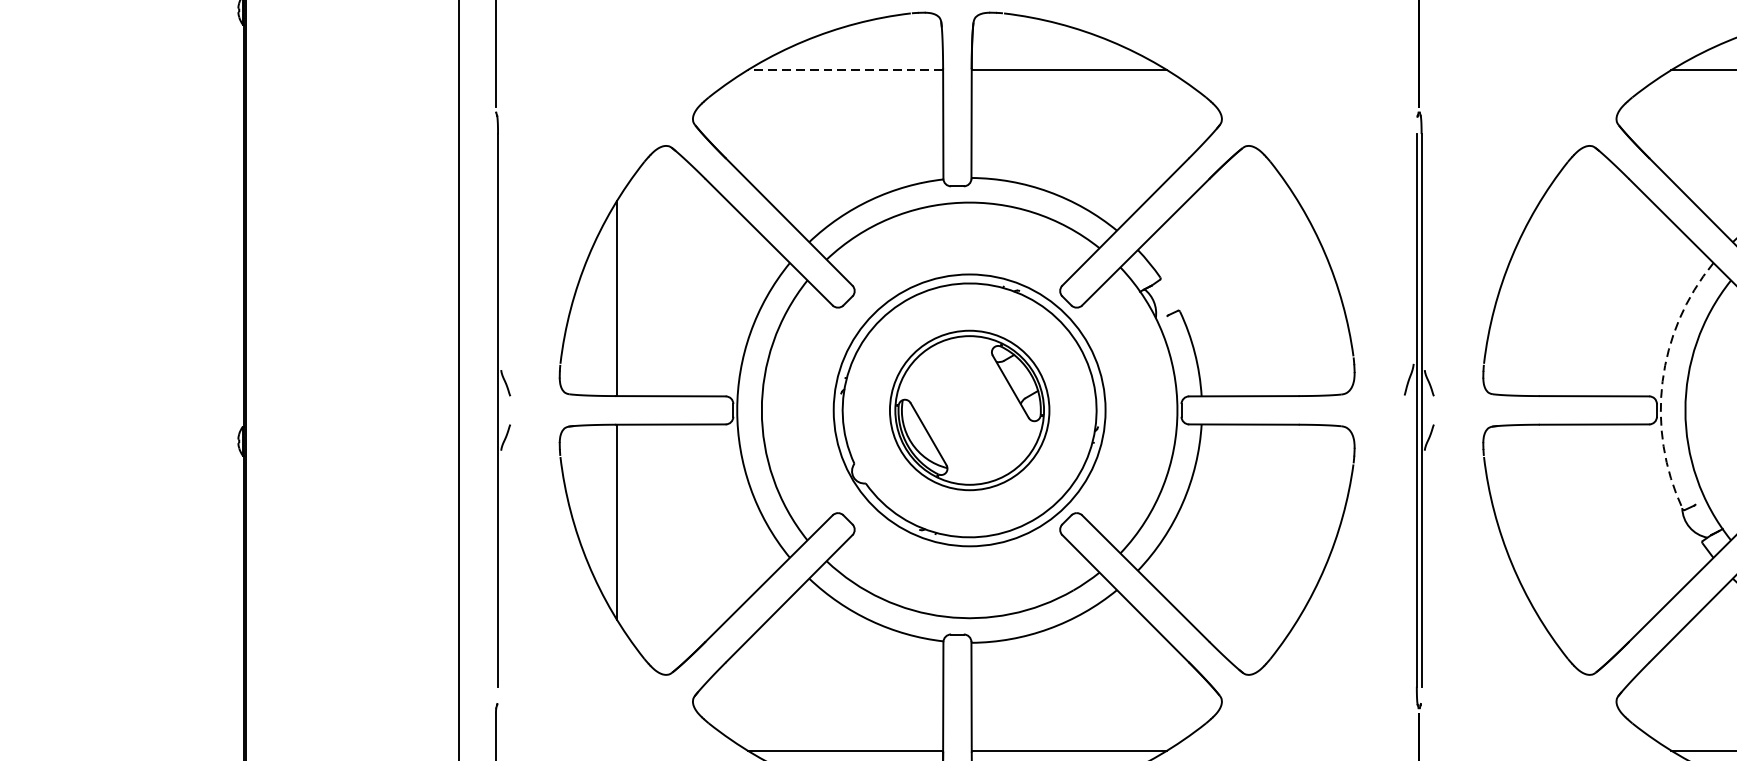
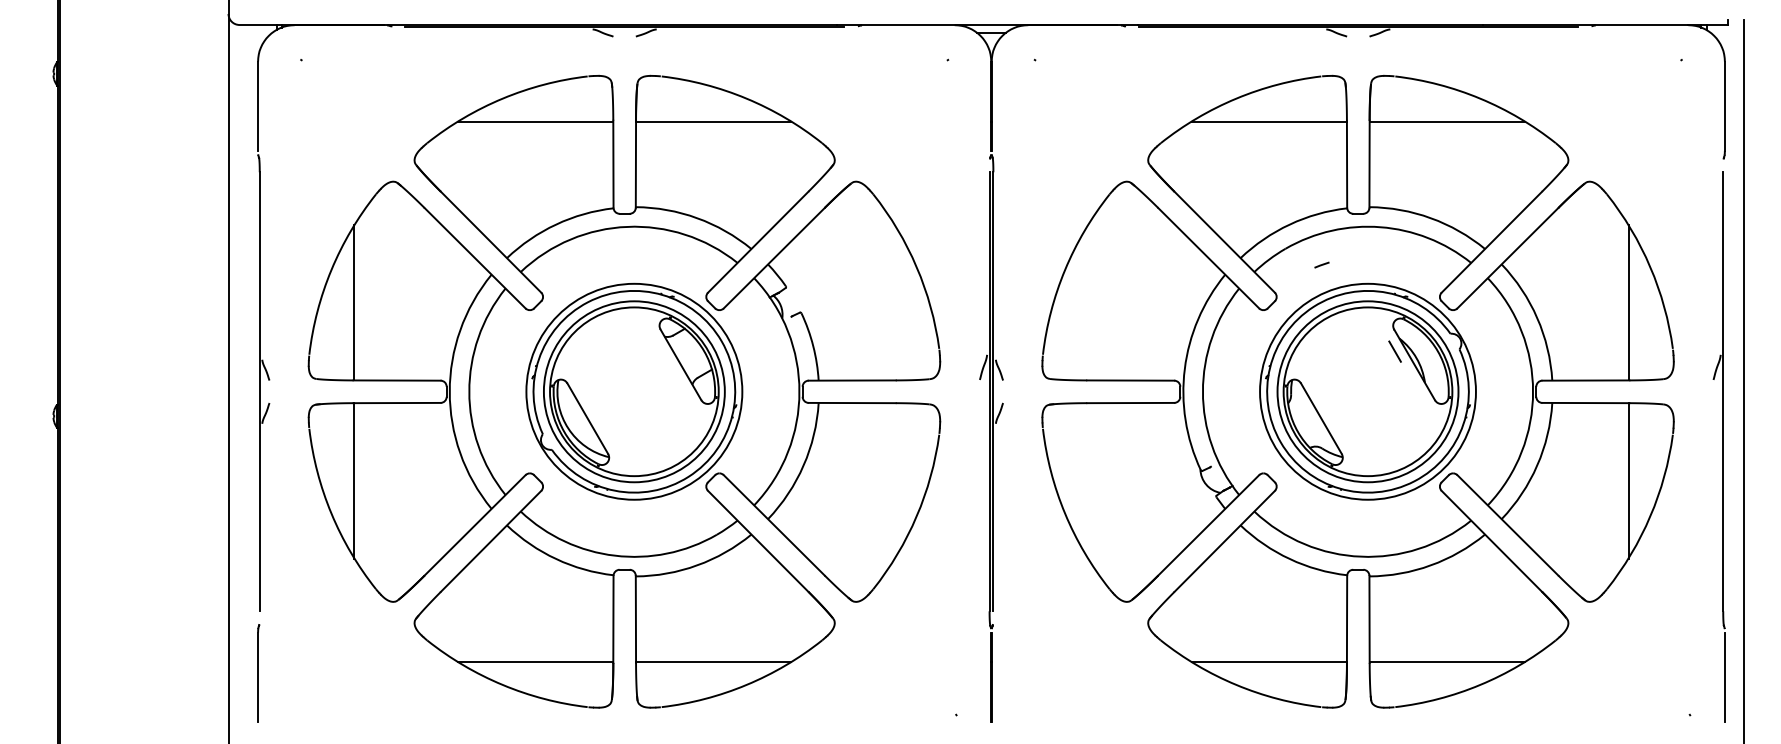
line: (845, 70) -> (535, 121), dashed -> solid
arc: (1662, 381) -> (1184, 368), dashed -> solid
part: (969, 410) -> (634, 391), size x1.43

